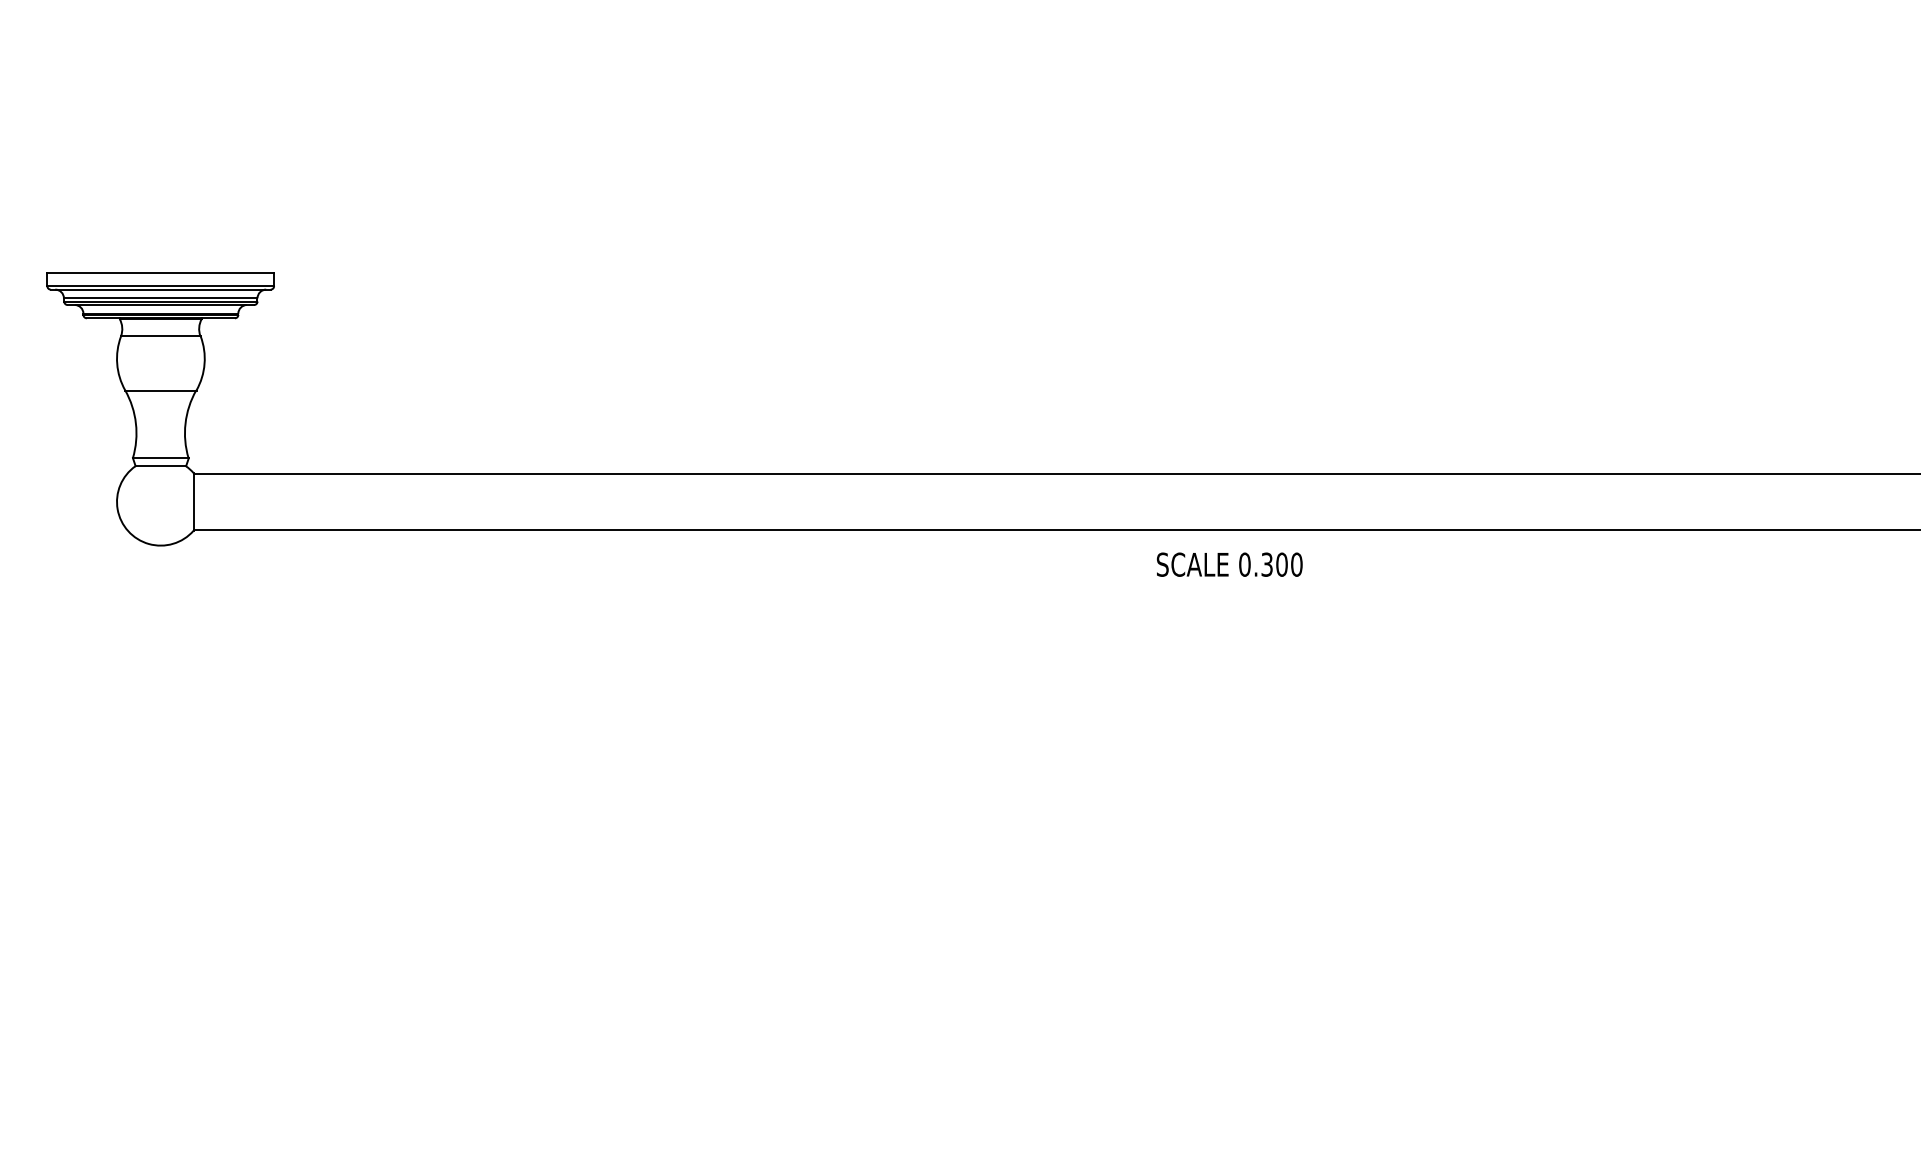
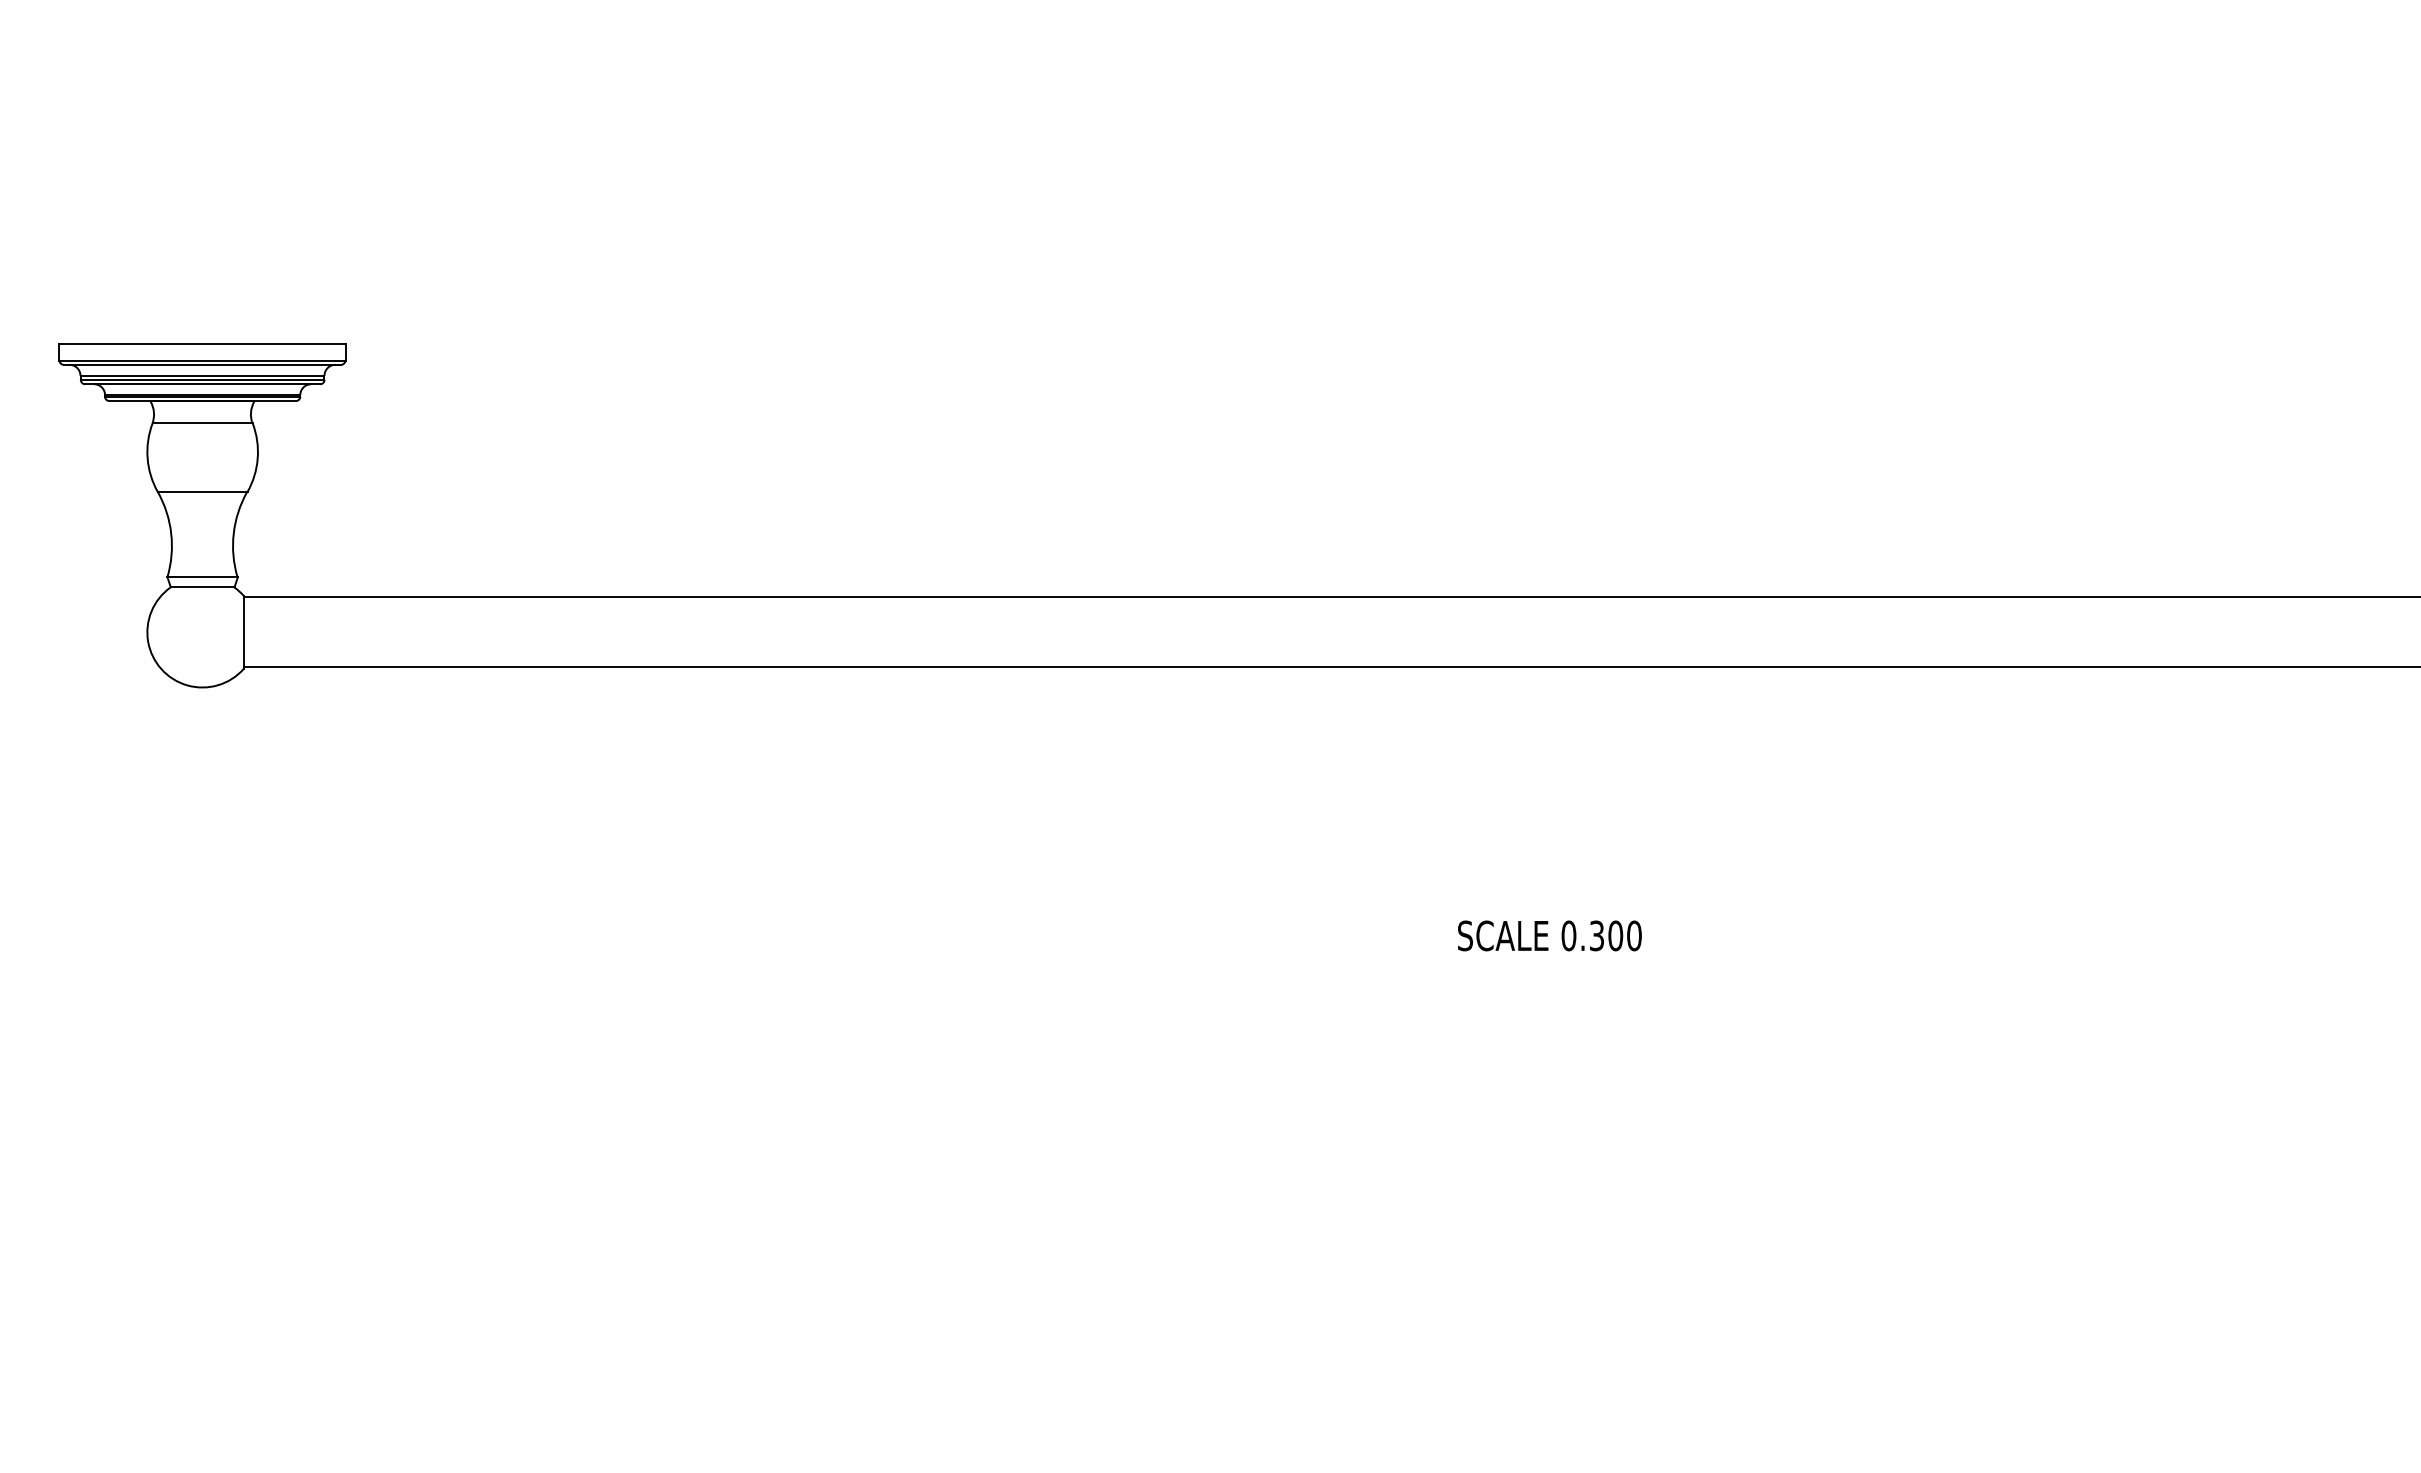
text: (1229, 564) -> (1549, 935), moved

